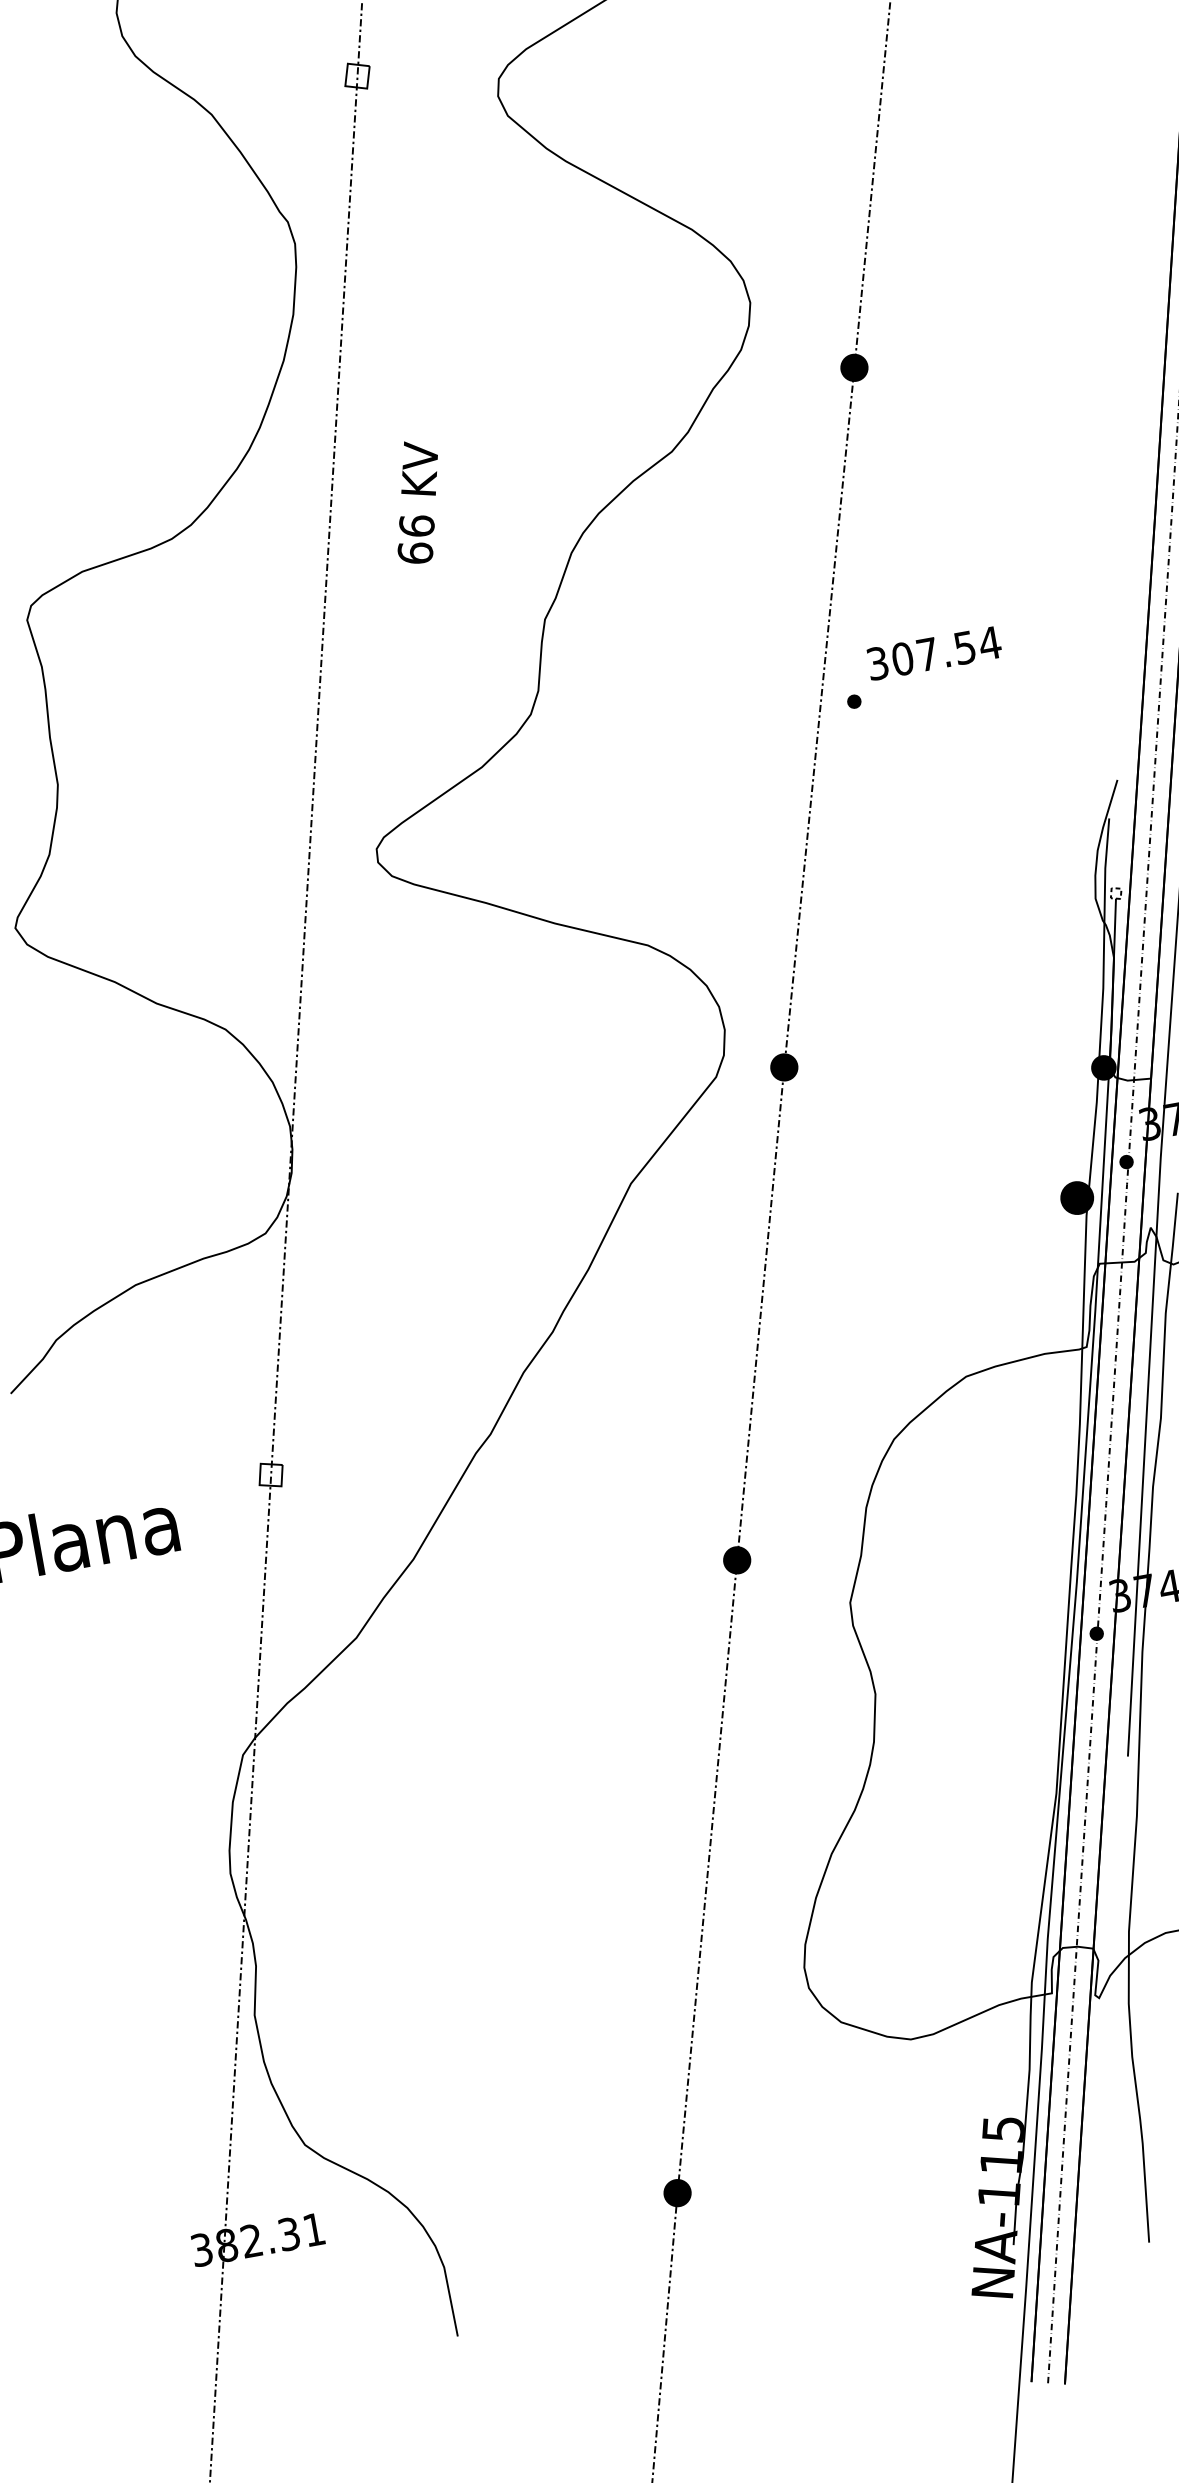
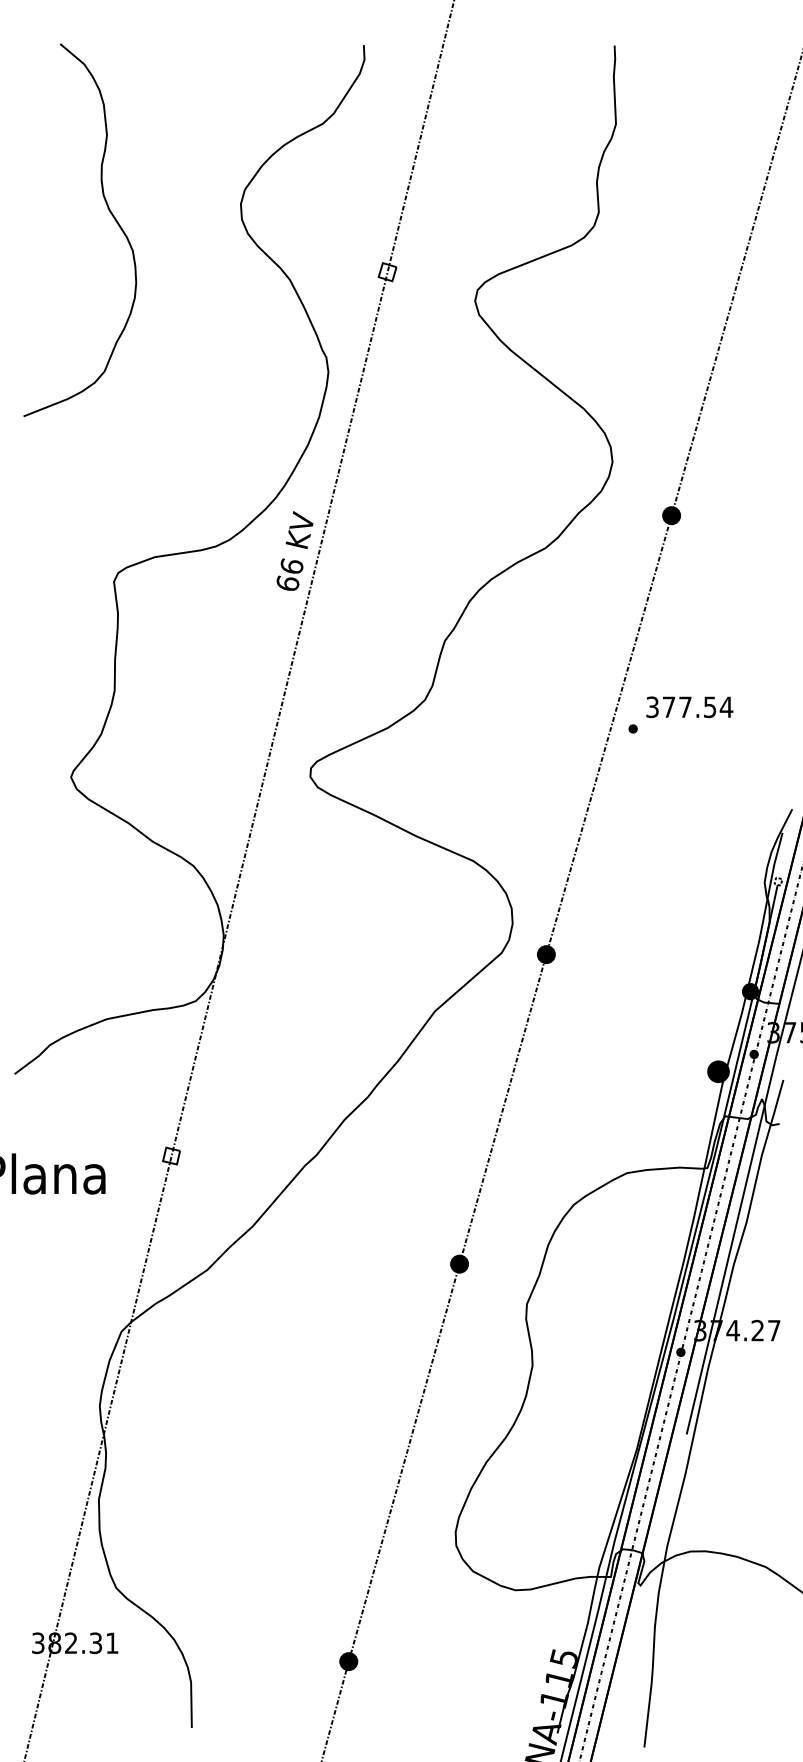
text: (416, 501) -> (294, 550), moved
text: (902, 659) -> (668, 707), 307.54 -> 377.54

